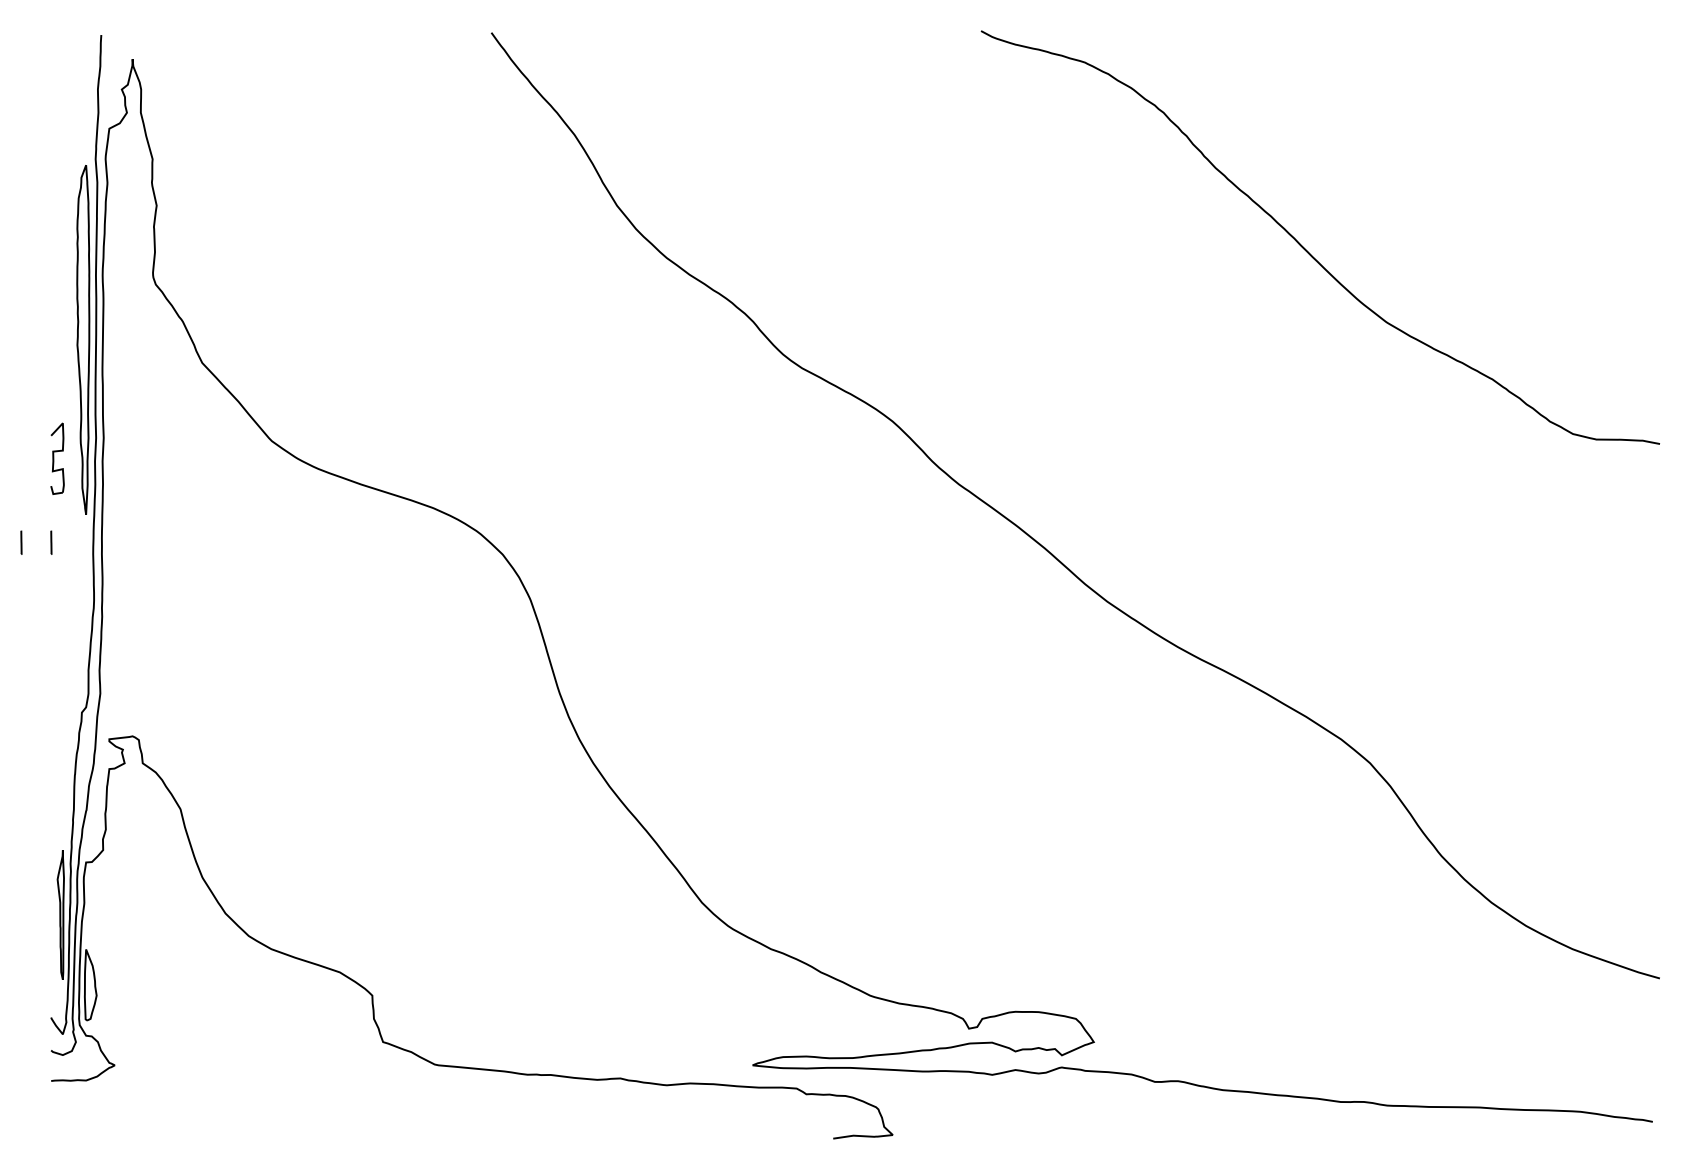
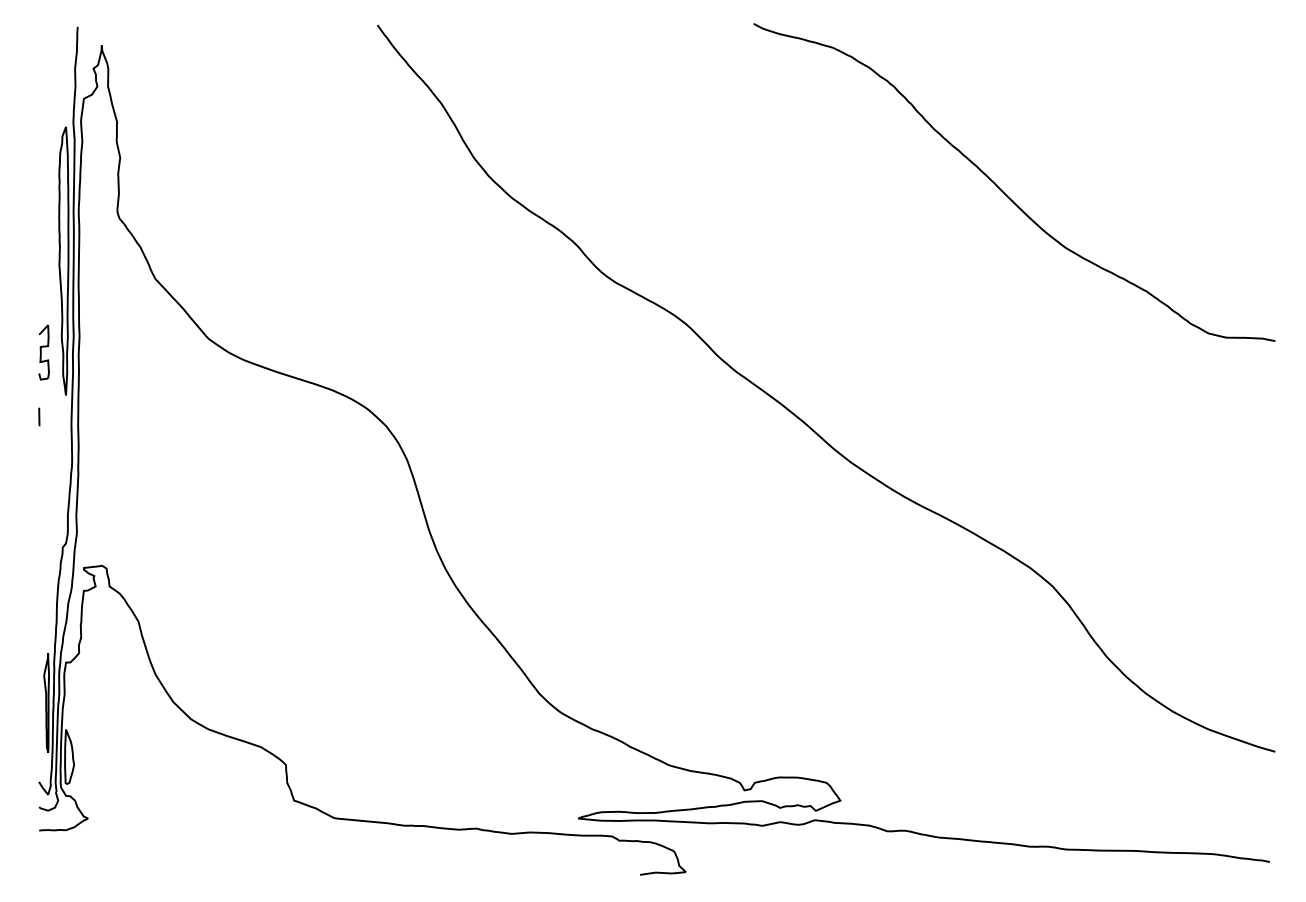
line: (21, 542) -> (16, 416), removed

